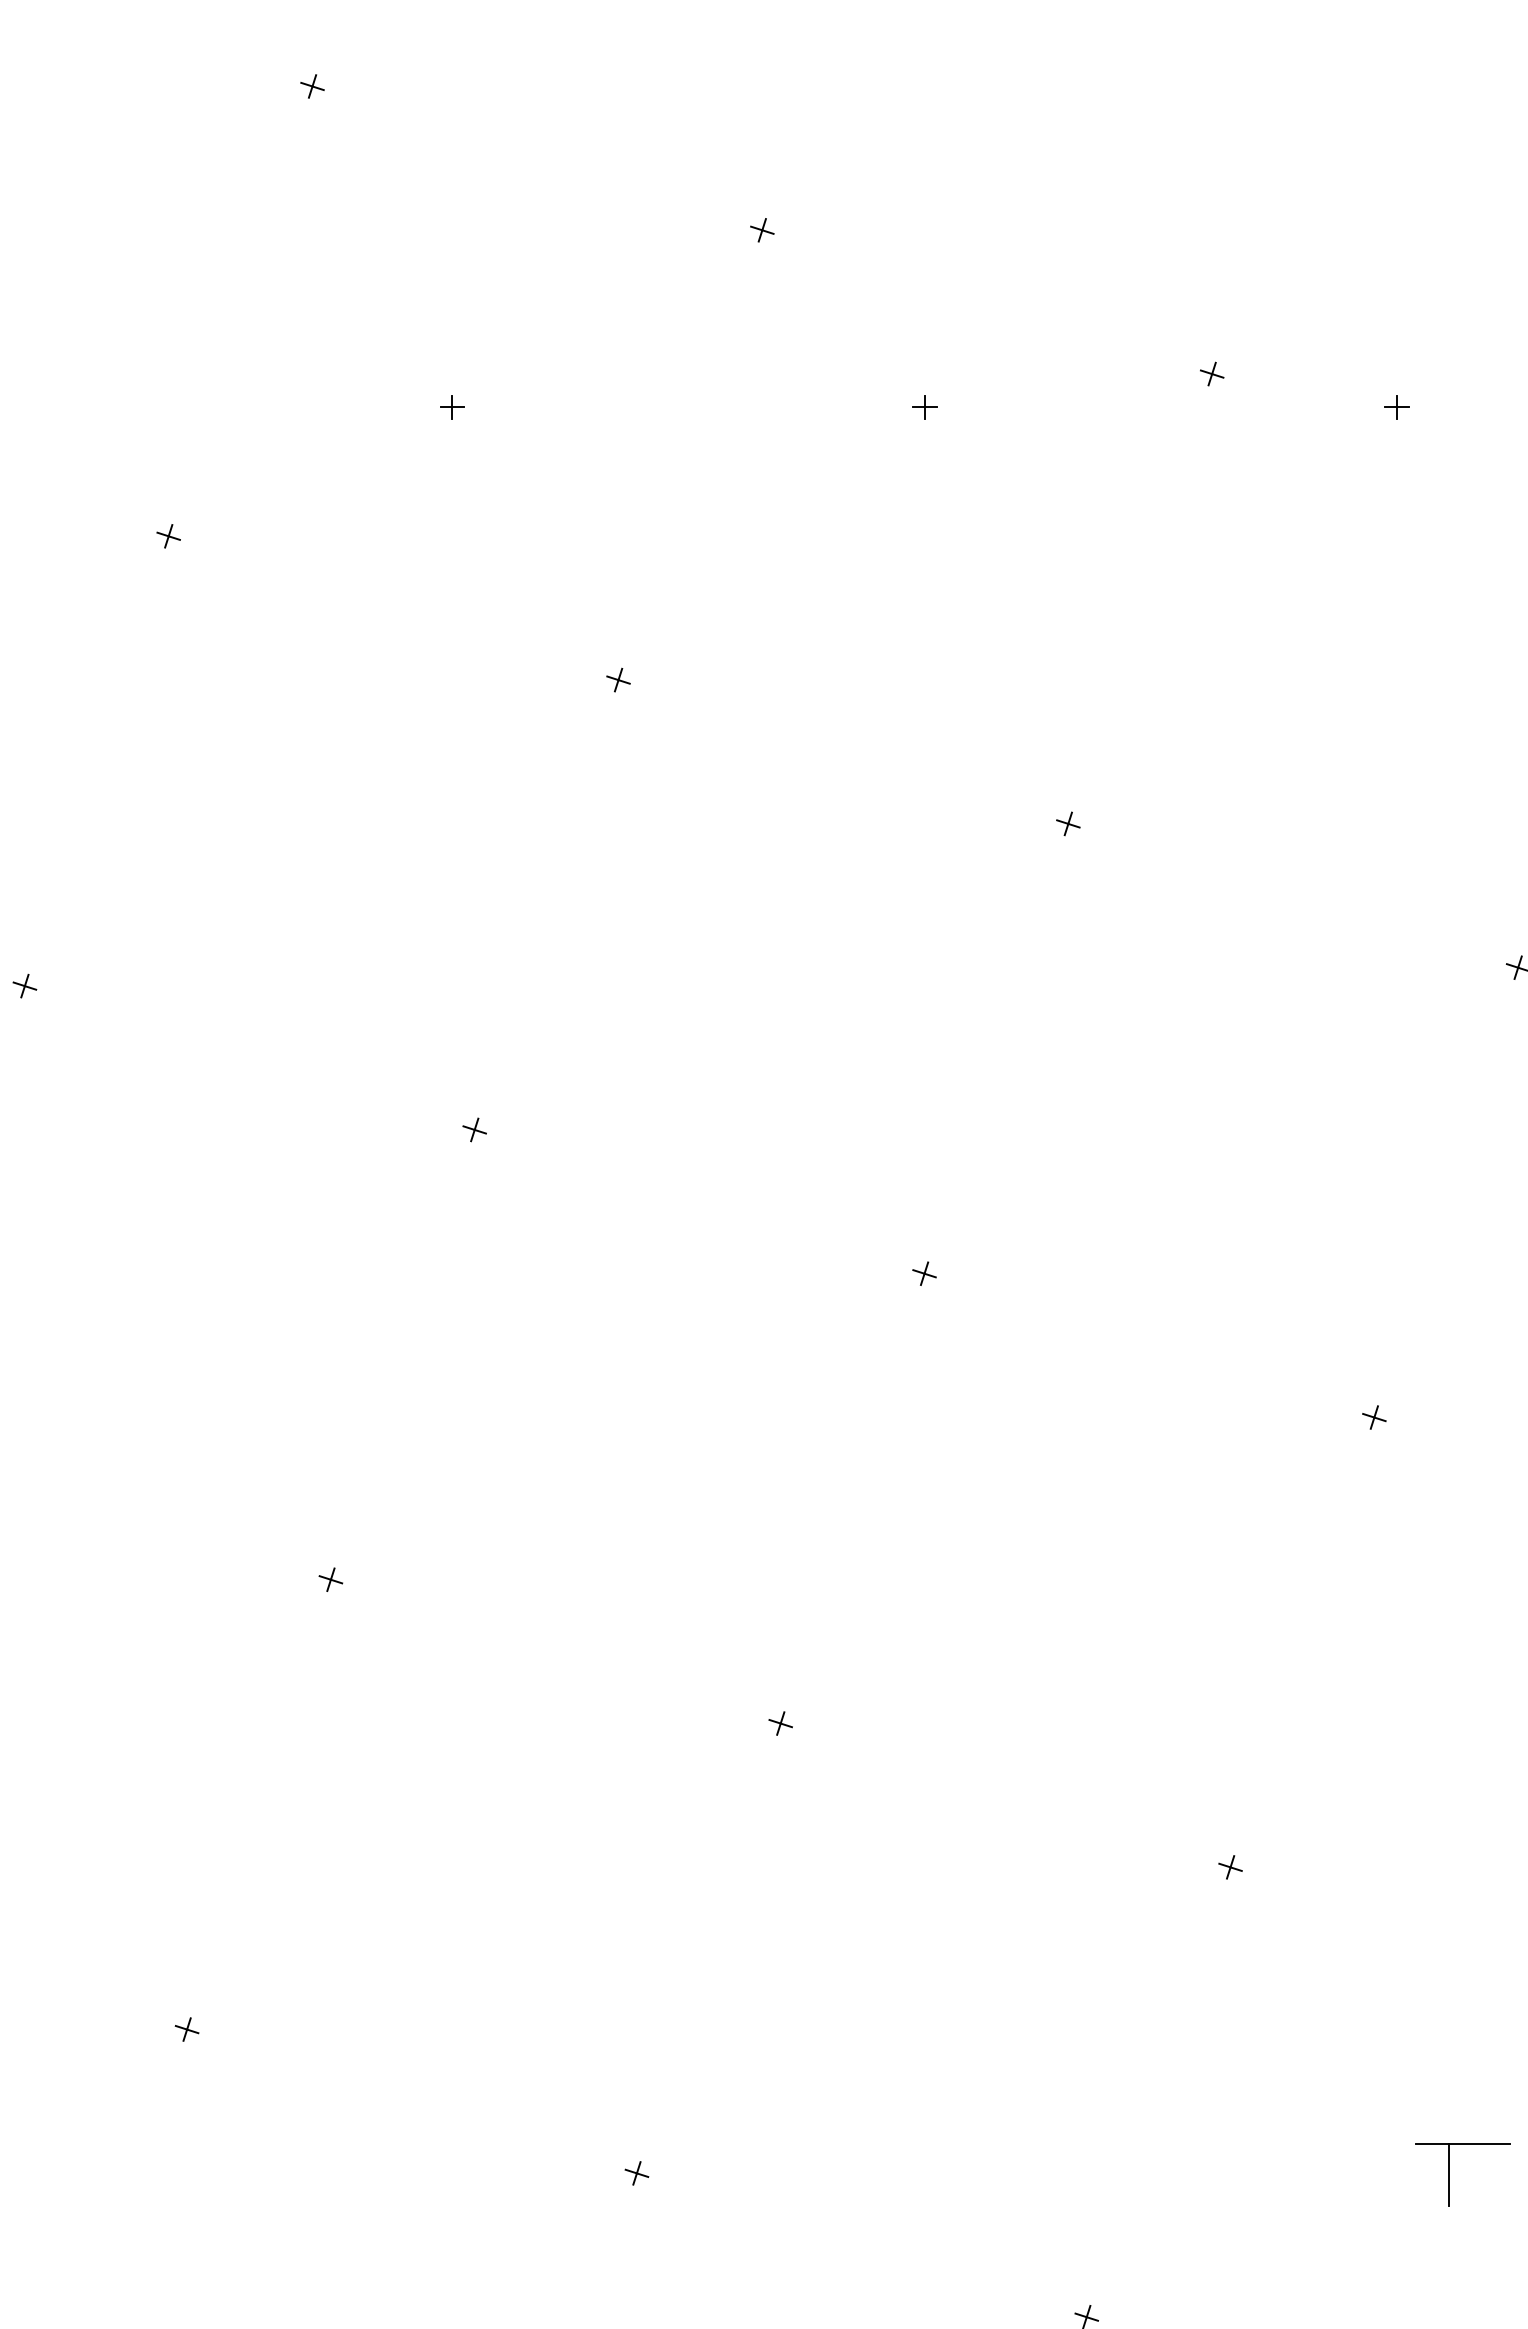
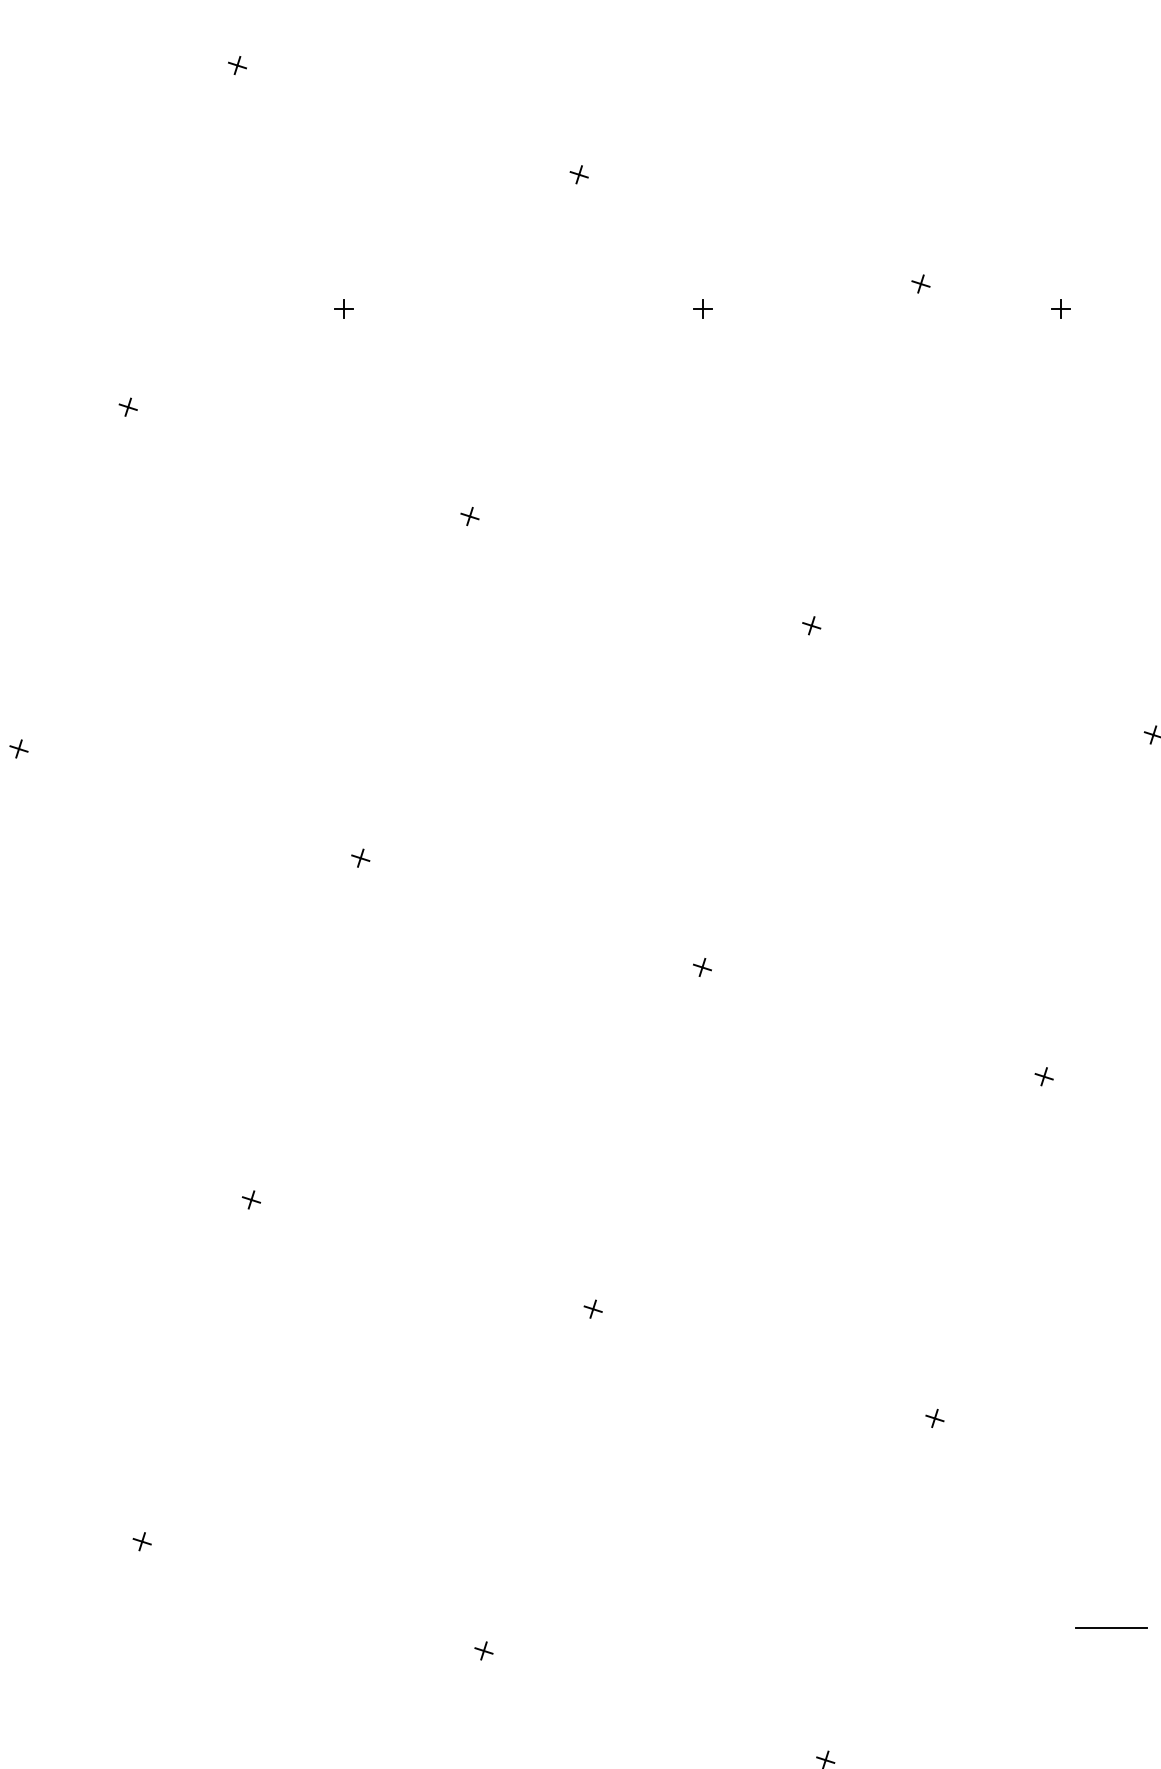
line: (1449, 2174) -> (1101, 1651), removed

